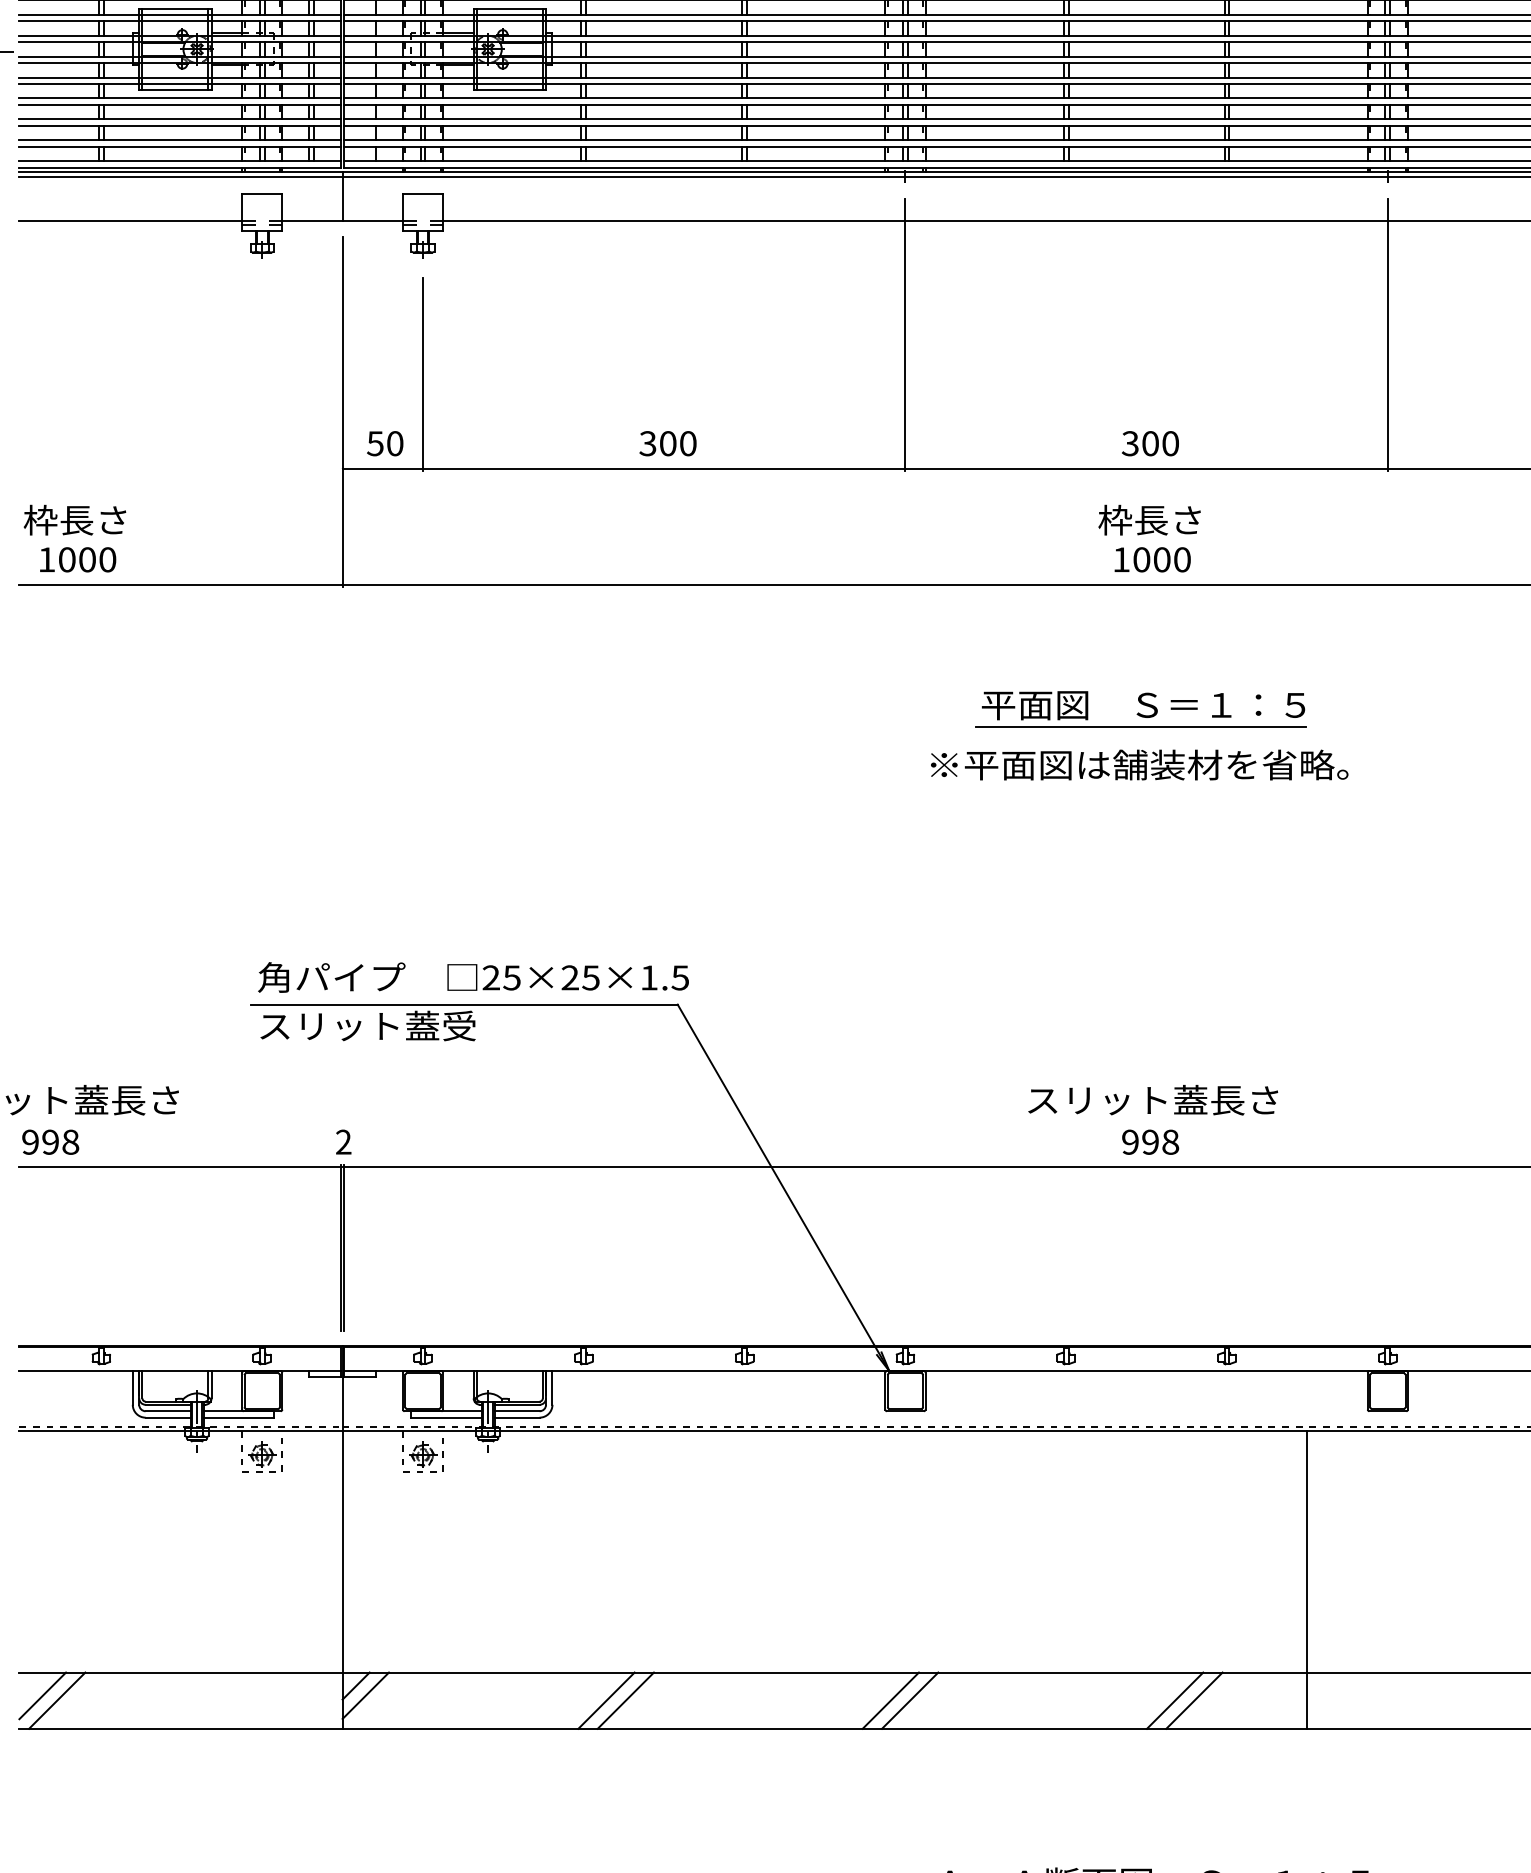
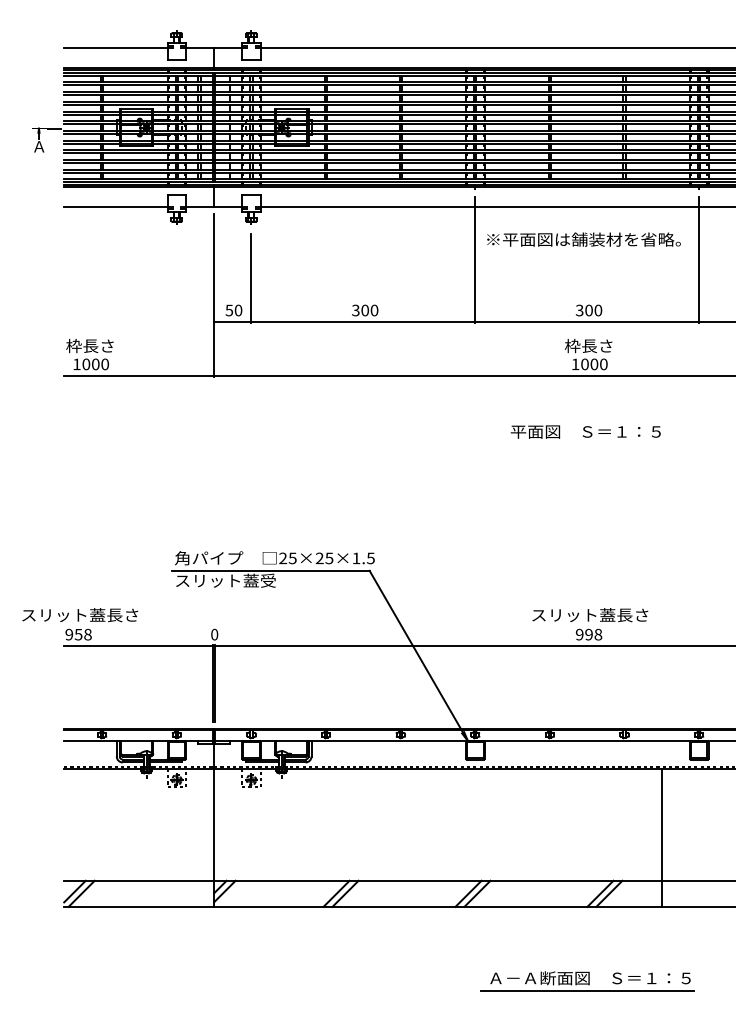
line: (1140, 728) -> (584, 442), removed
text: (1138, 764) -> (583, 239), moved
text: (50, 1141) -> (78, 634), 998 -> 958
text: (343, 1141) -> (214, 634), 2 -> 0

